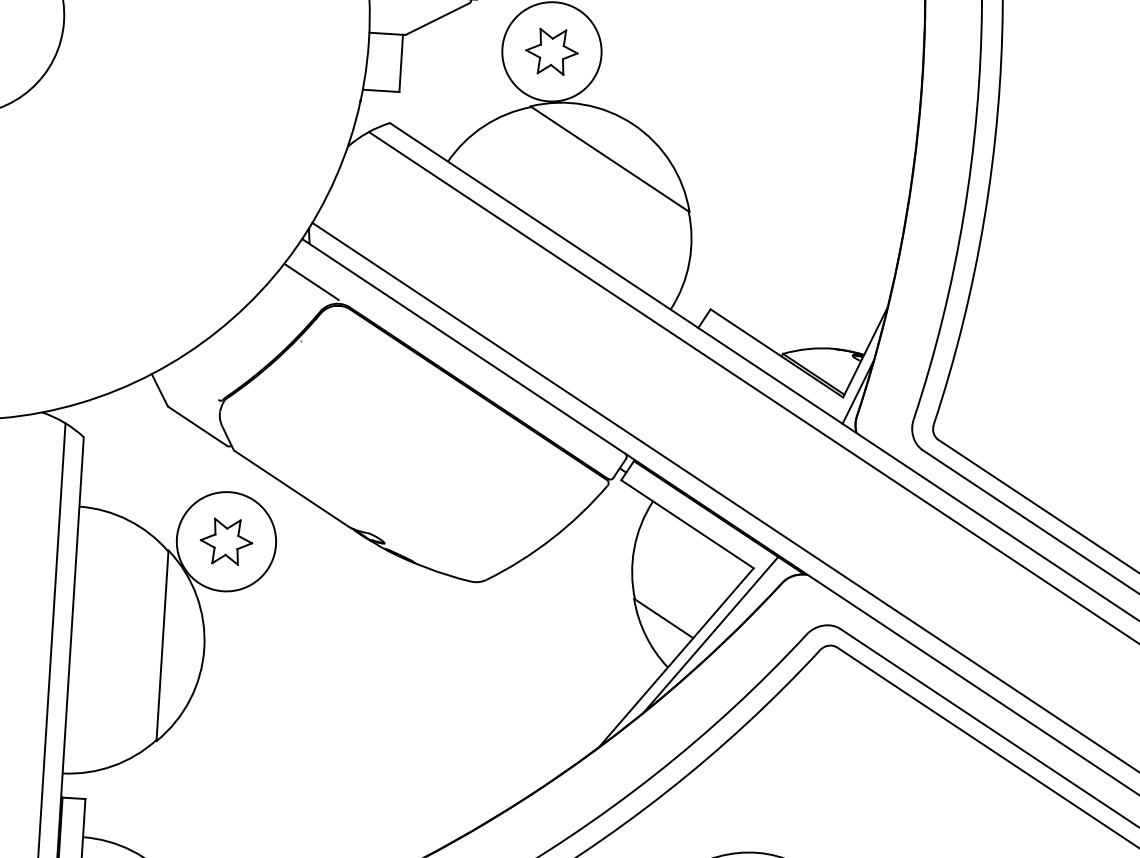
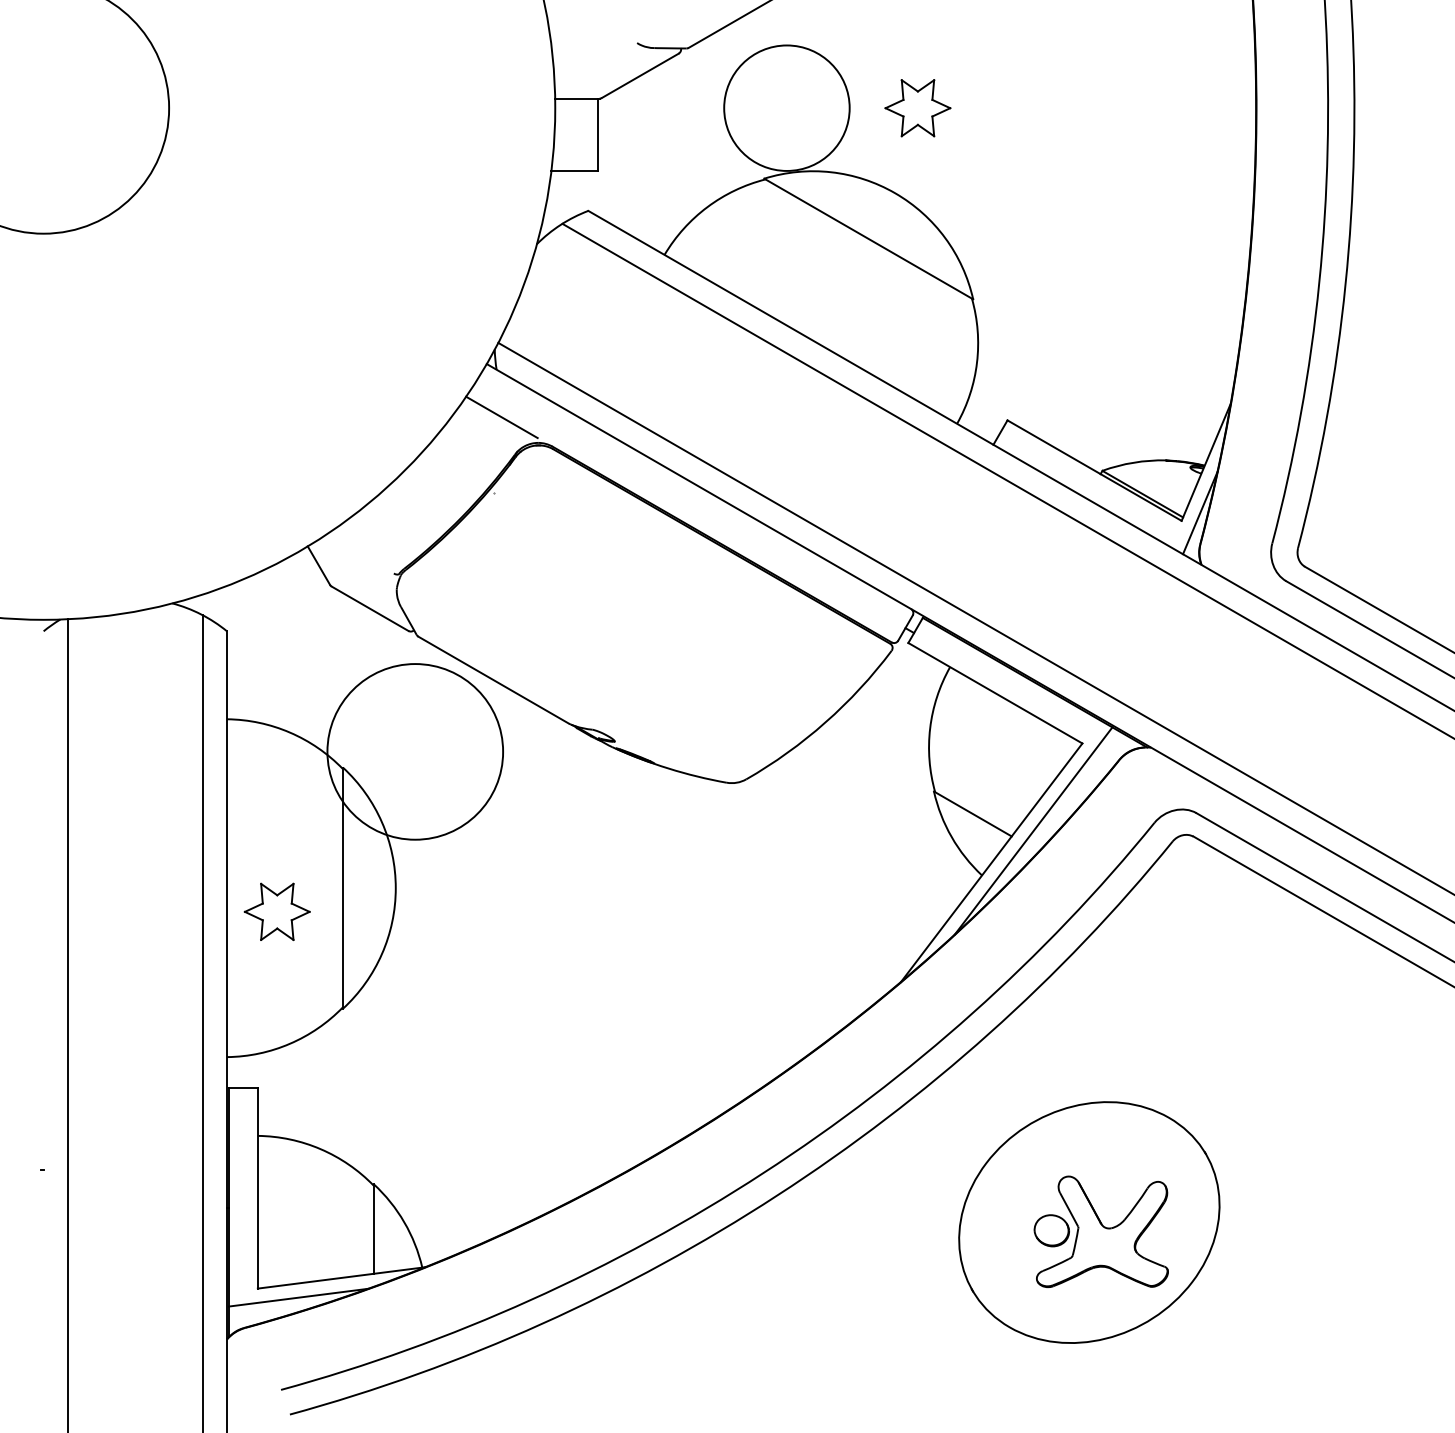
part: (551, 52) -> (917, 108), moved
part: (225, 541) -> (276, 911), moved
circle: (226, 541) -> (415, 751), size x1.4

